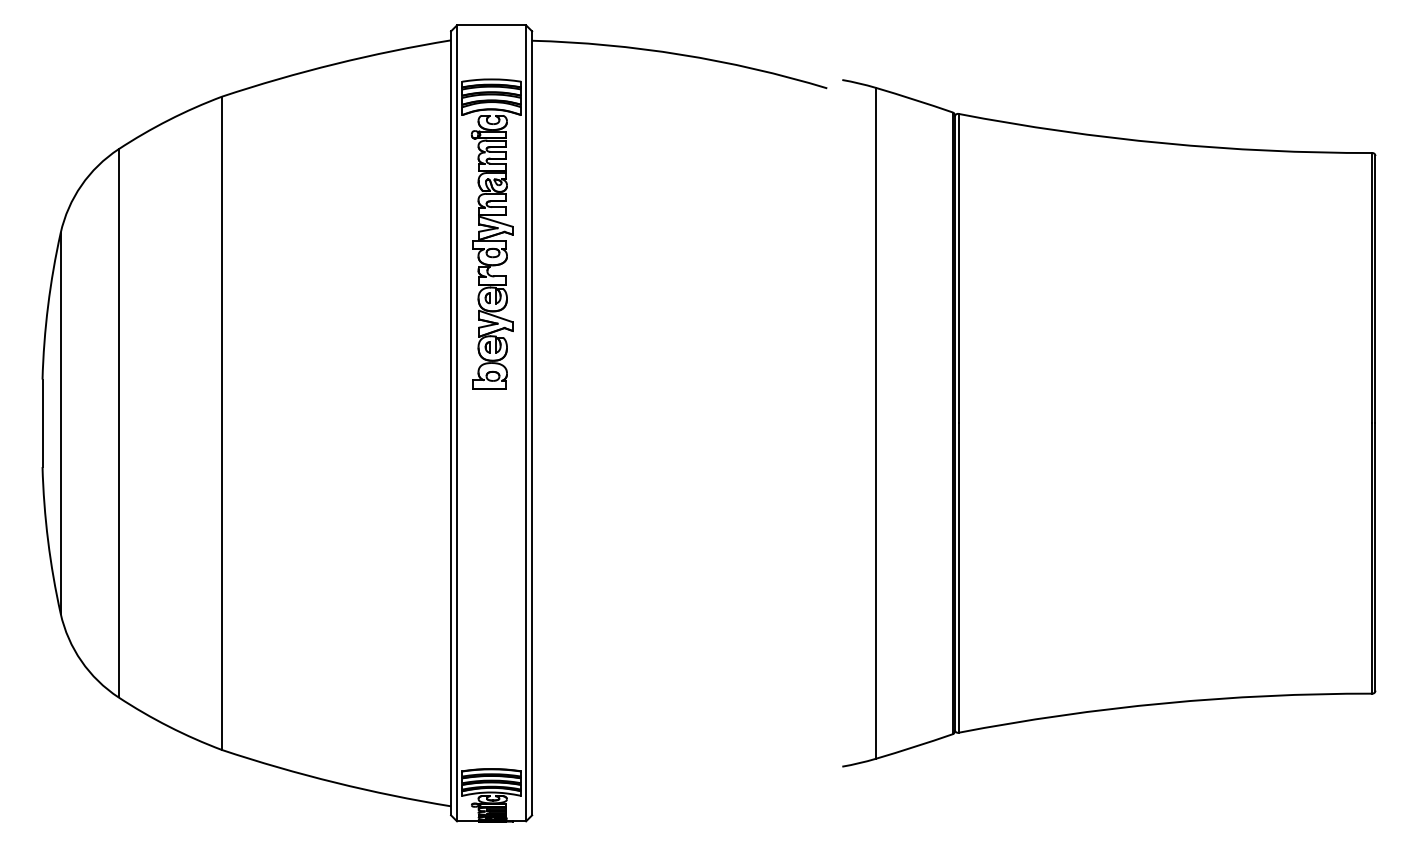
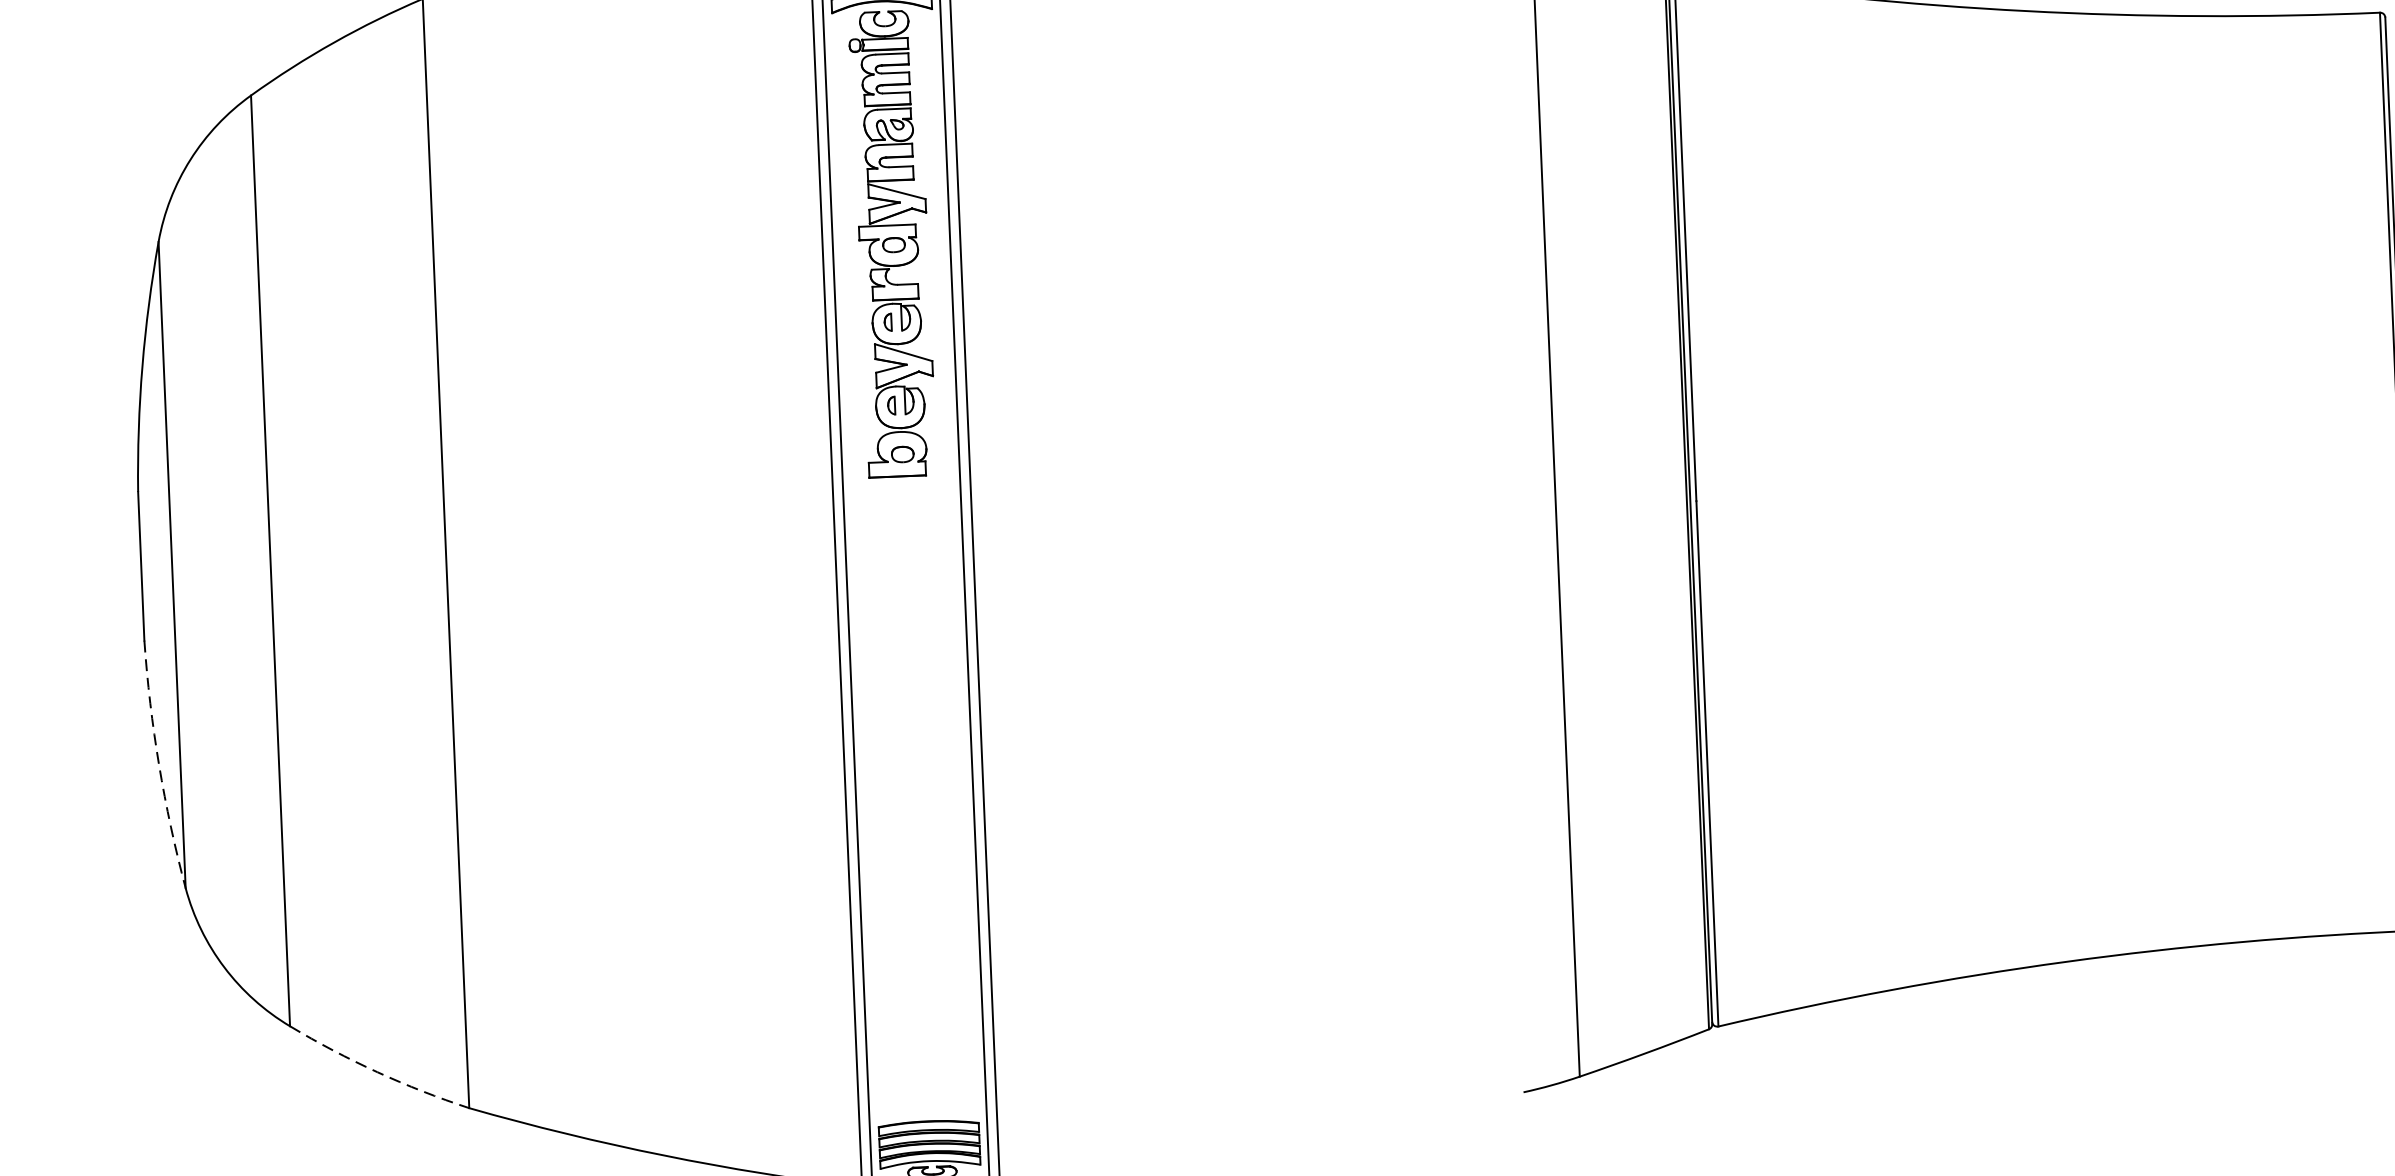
arc: (48, 540) -> (159, 764), solid -> dashed
arc: (168, 726) -> (376, 1072), solid -> dashed

